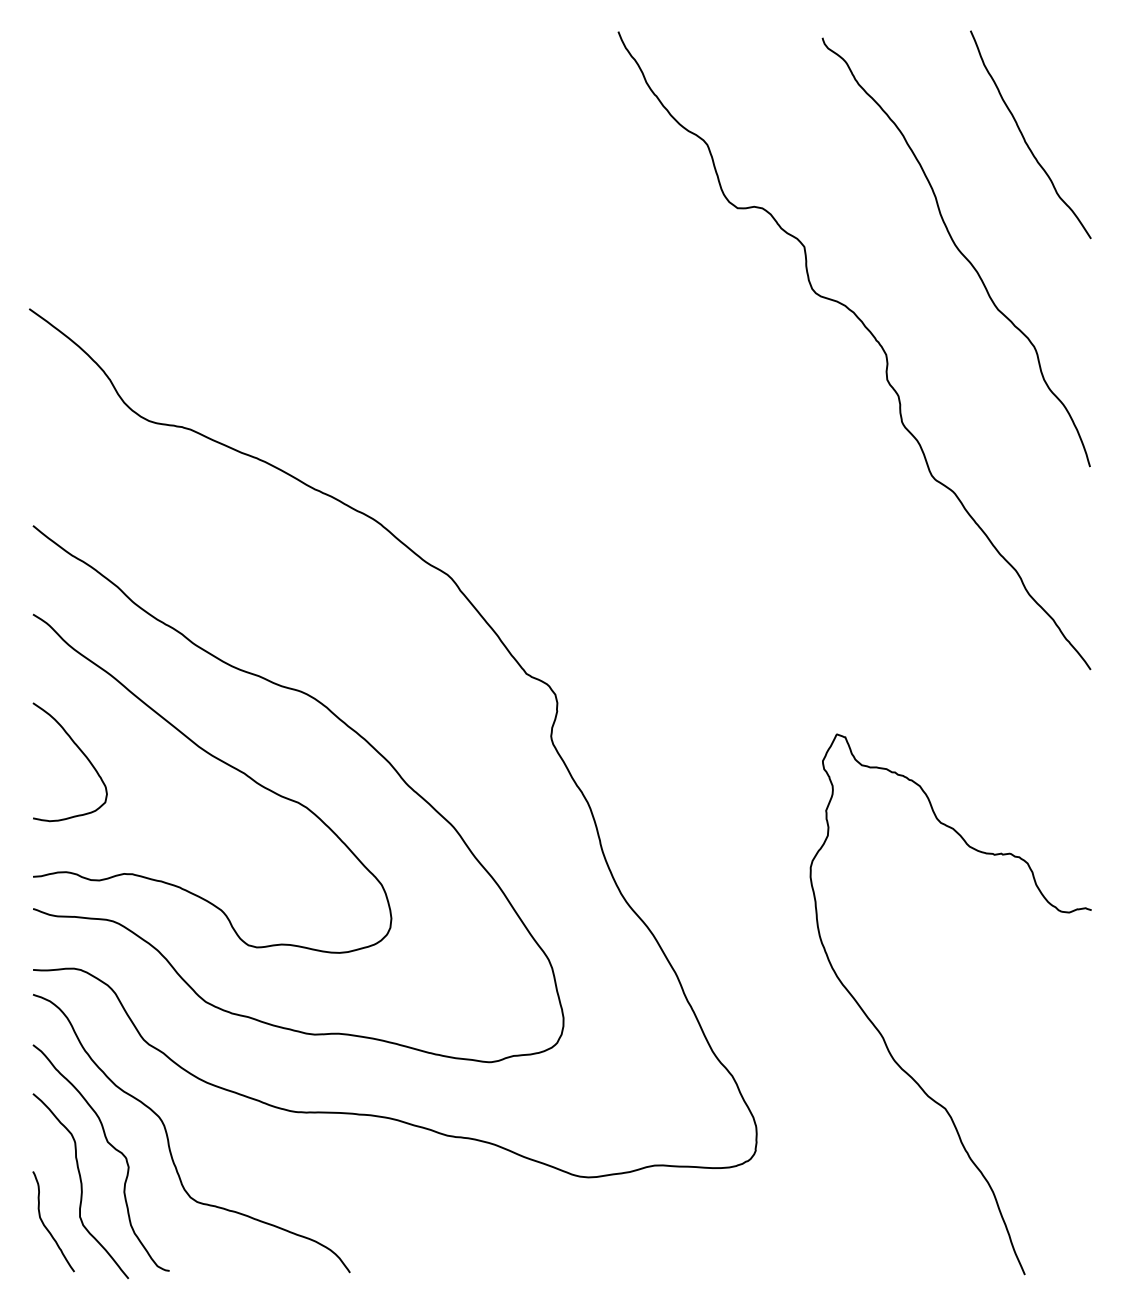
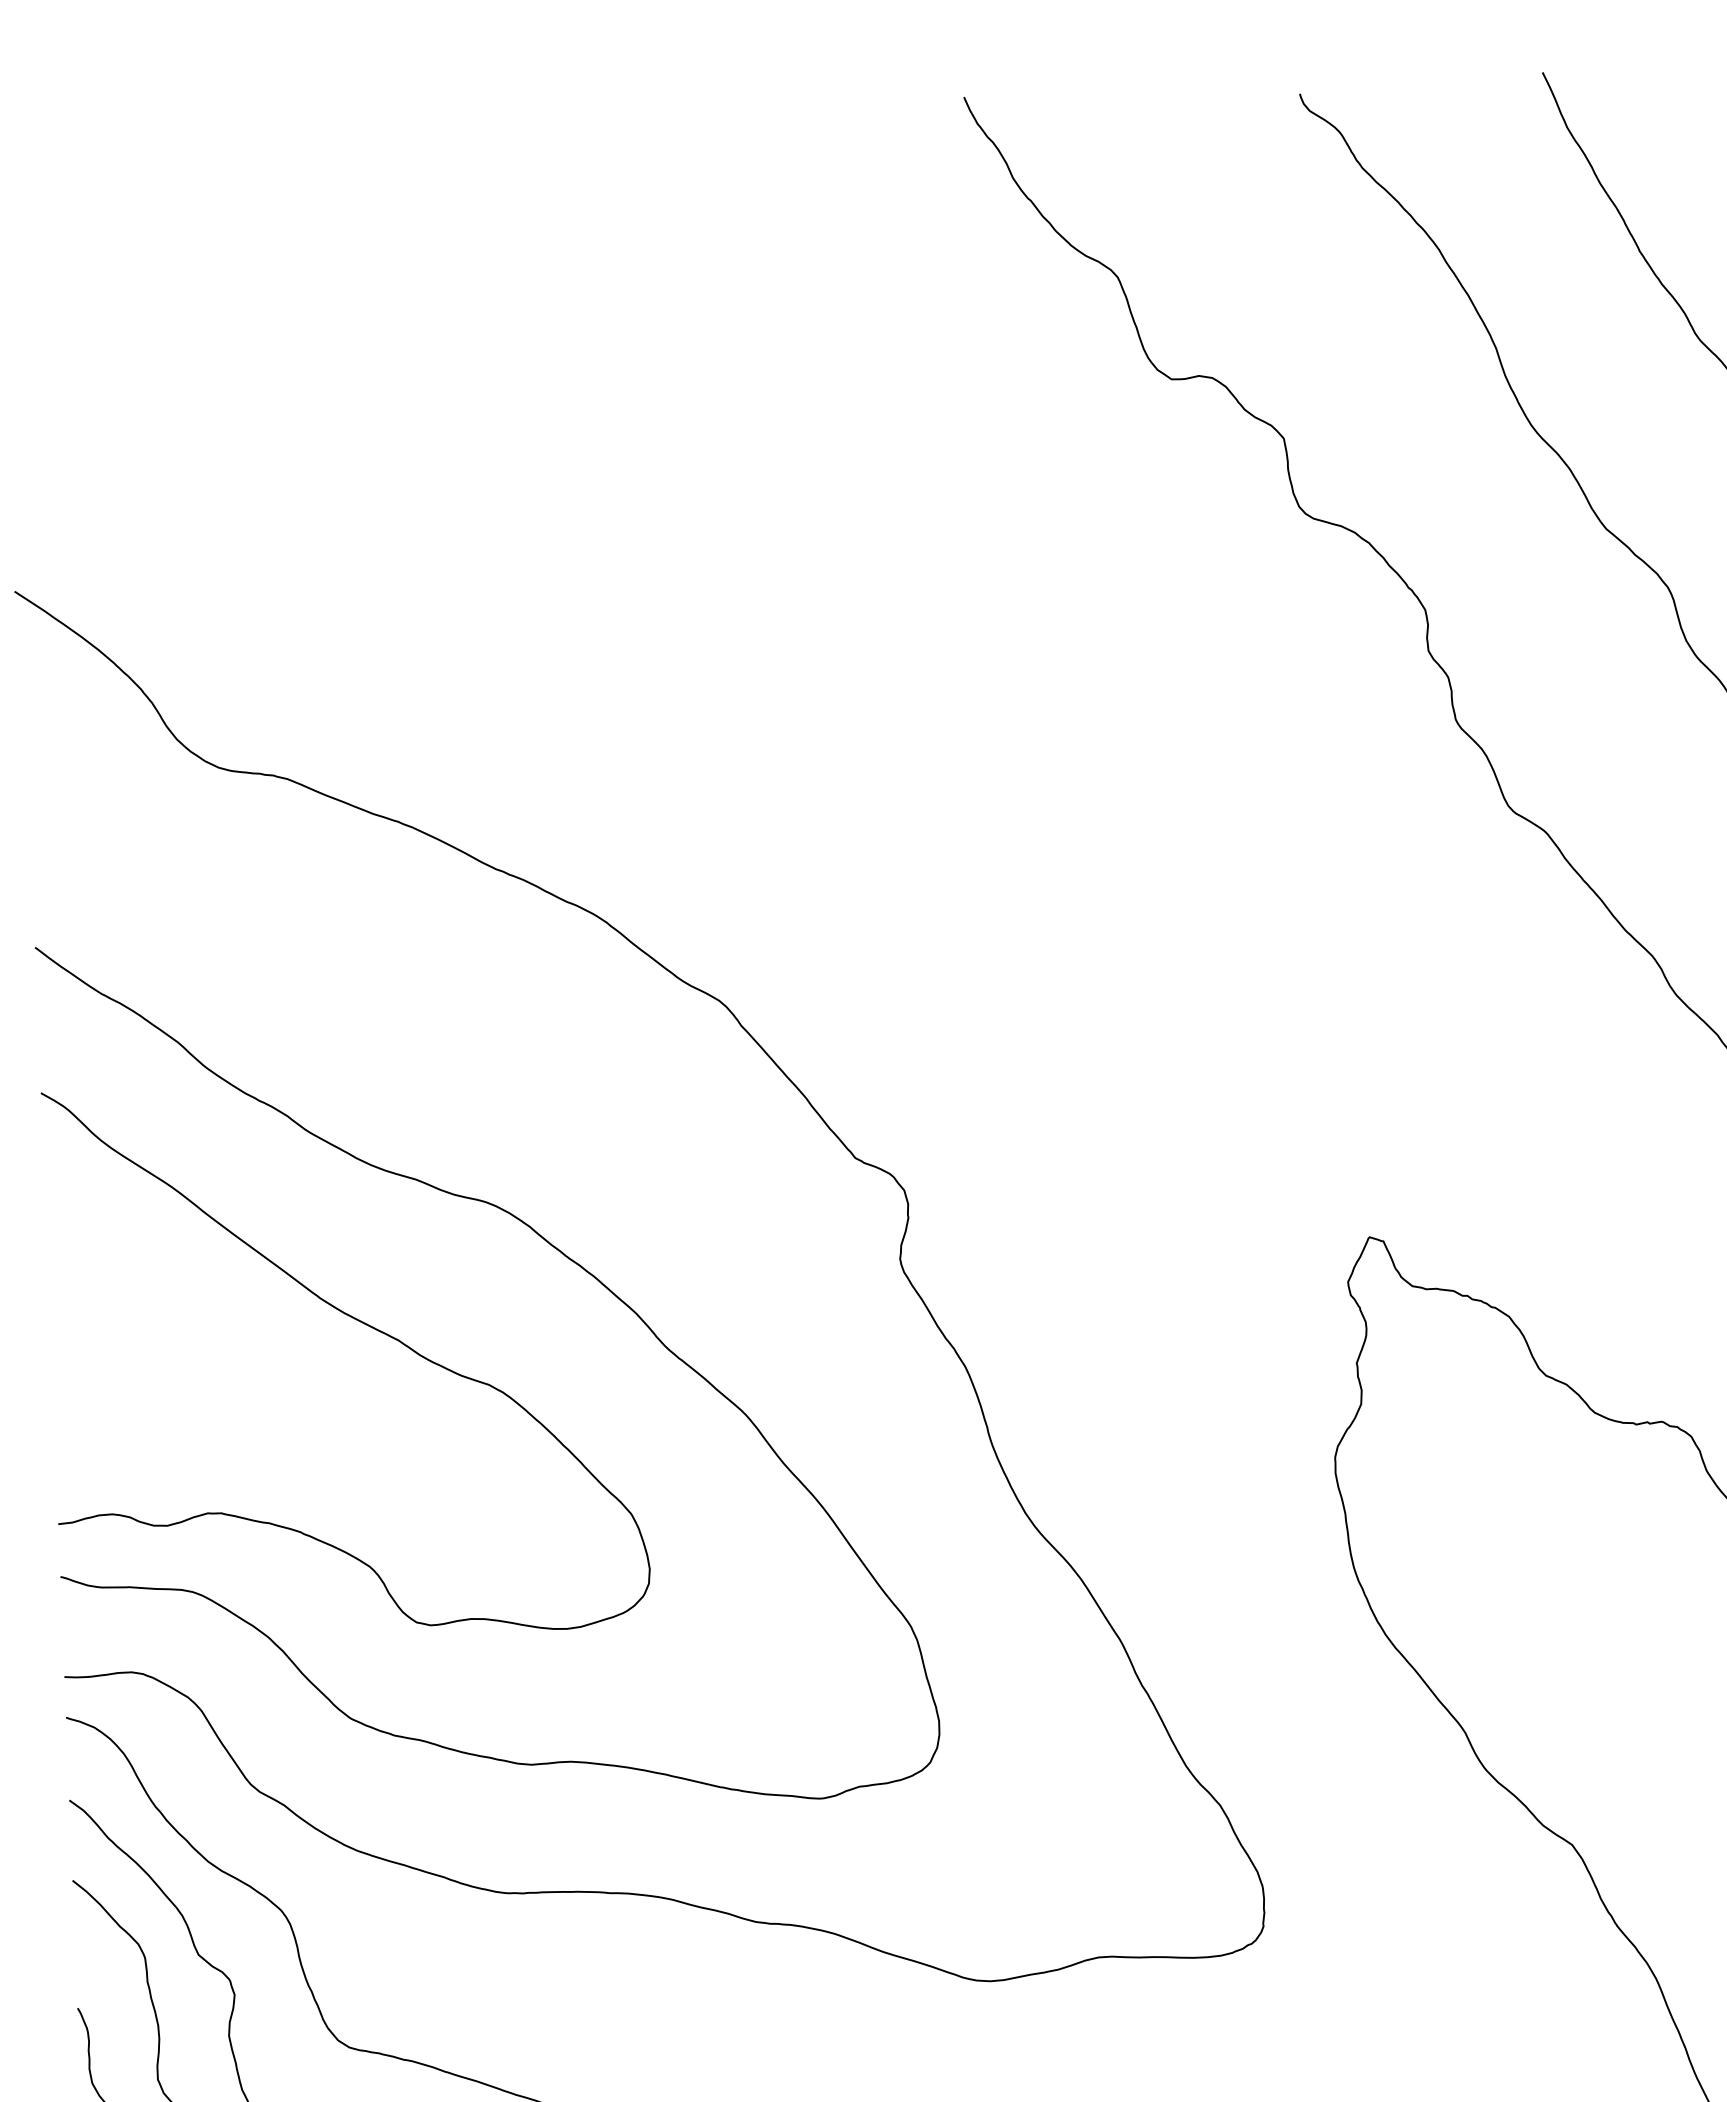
curve: (80, 751) -> (127, 1315), removed

